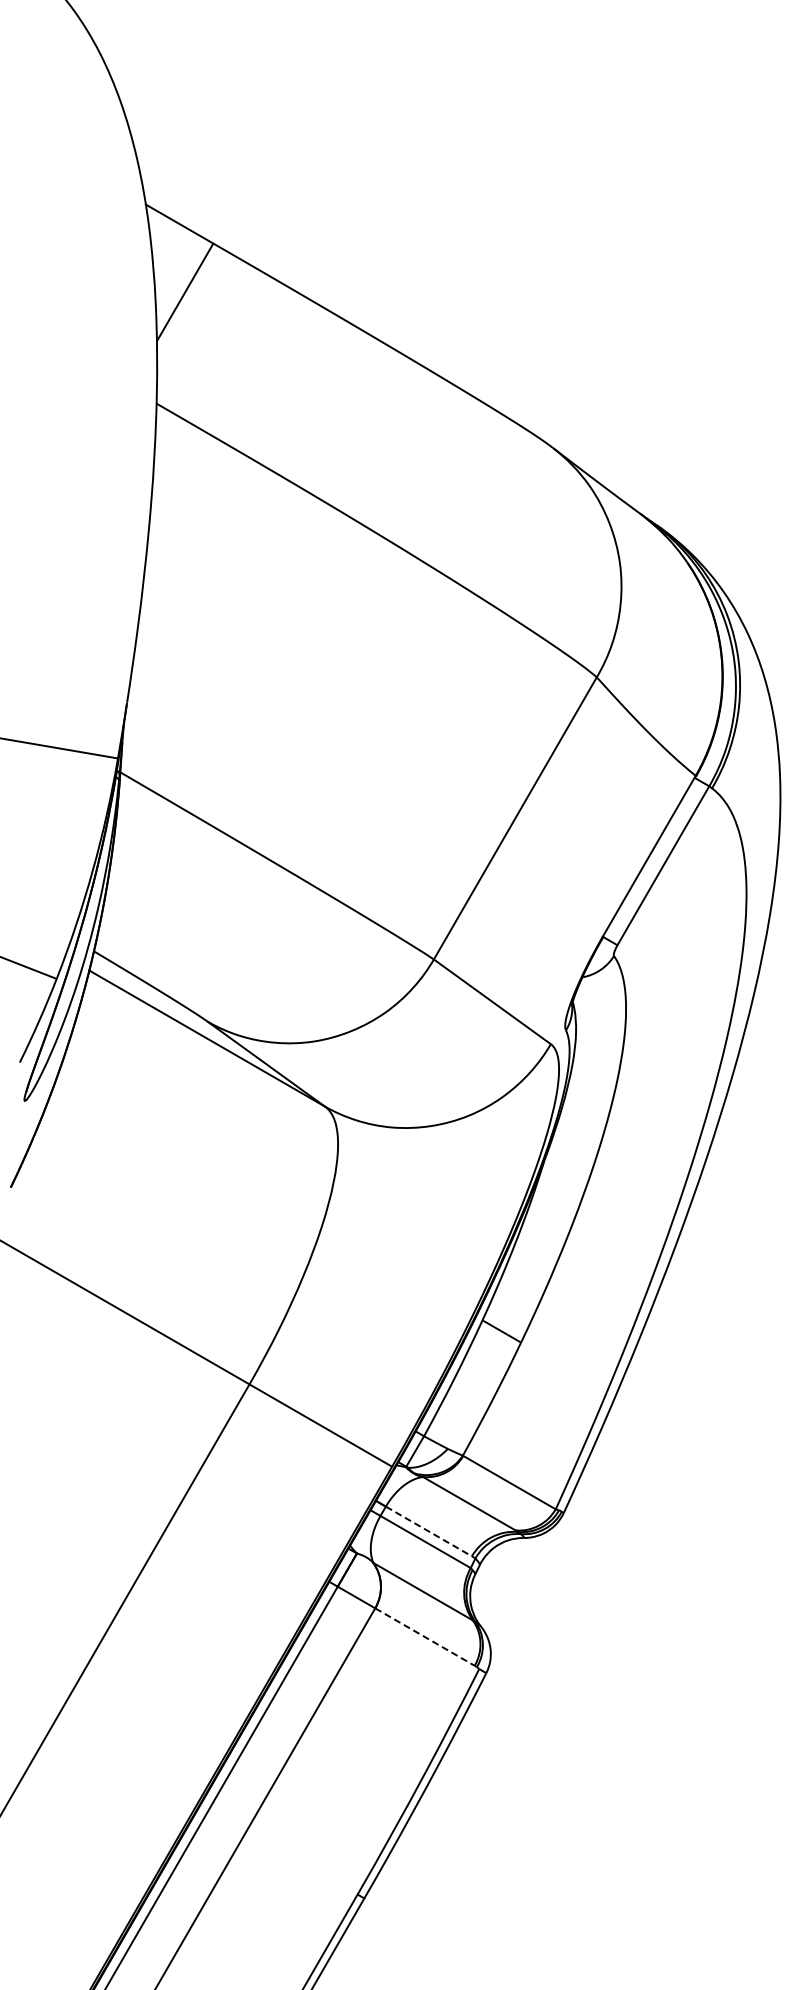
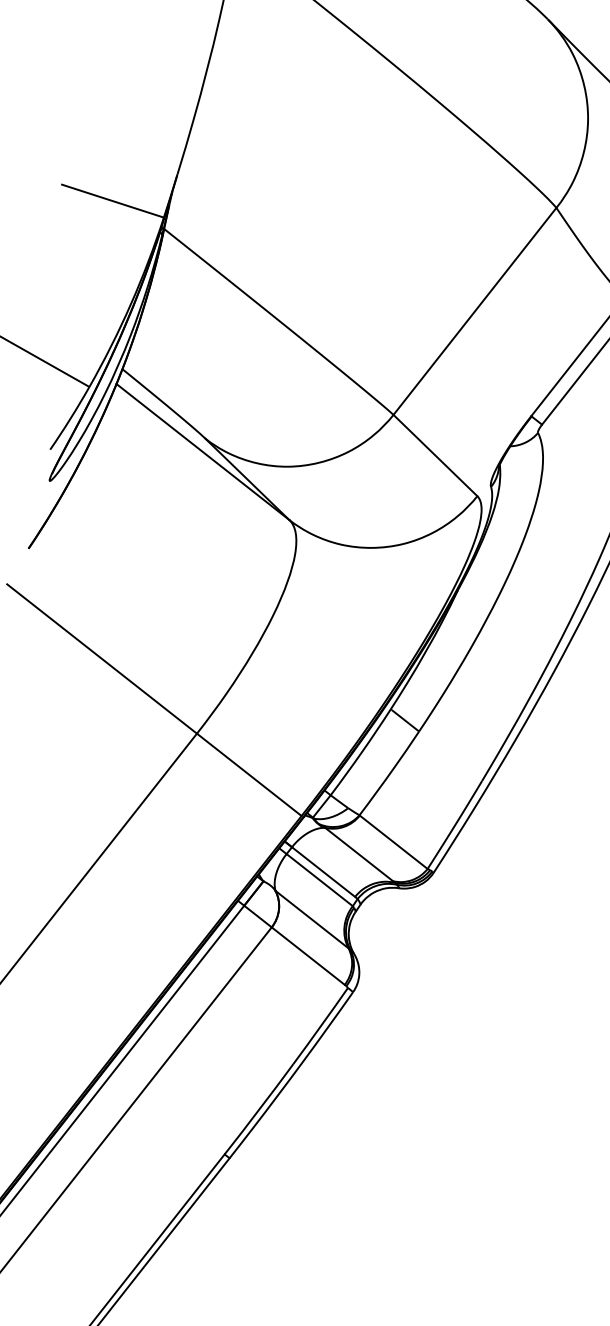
line: (428, 1531) -> (323, 872), dashed -> solid
line: (425, 1637) -> (308, 956), dashed -> solid

